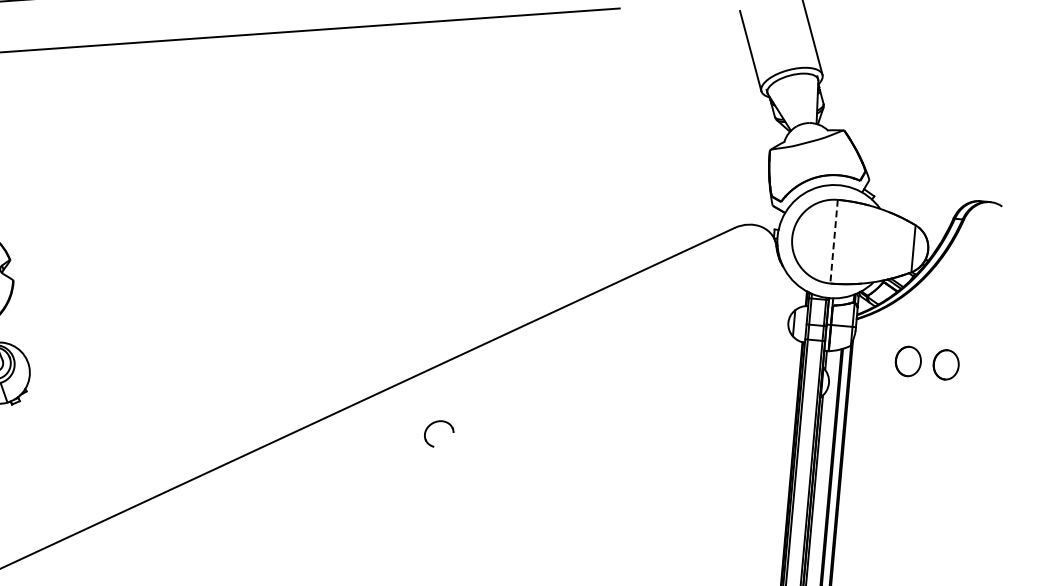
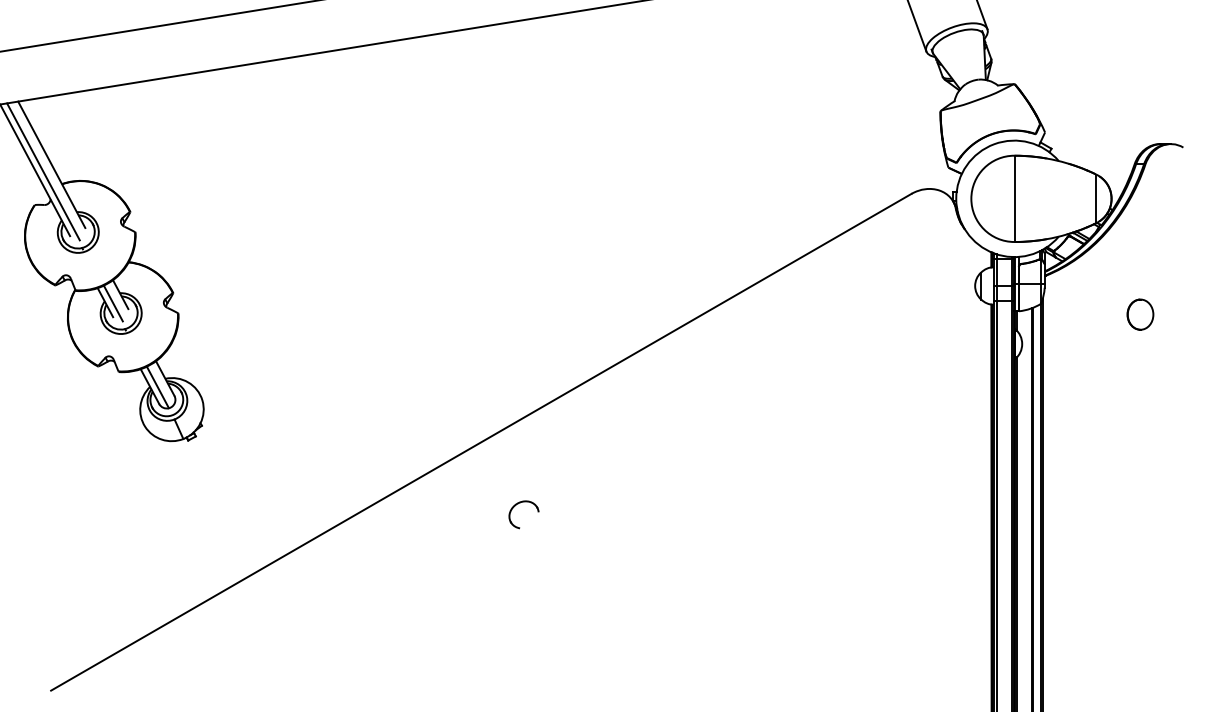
line: (834, 242) -> (1014, 199), dashed -> solid
part: (908, 361) -> (1101, 314), removed
part: (434, 423) -> (518, 504), moved

